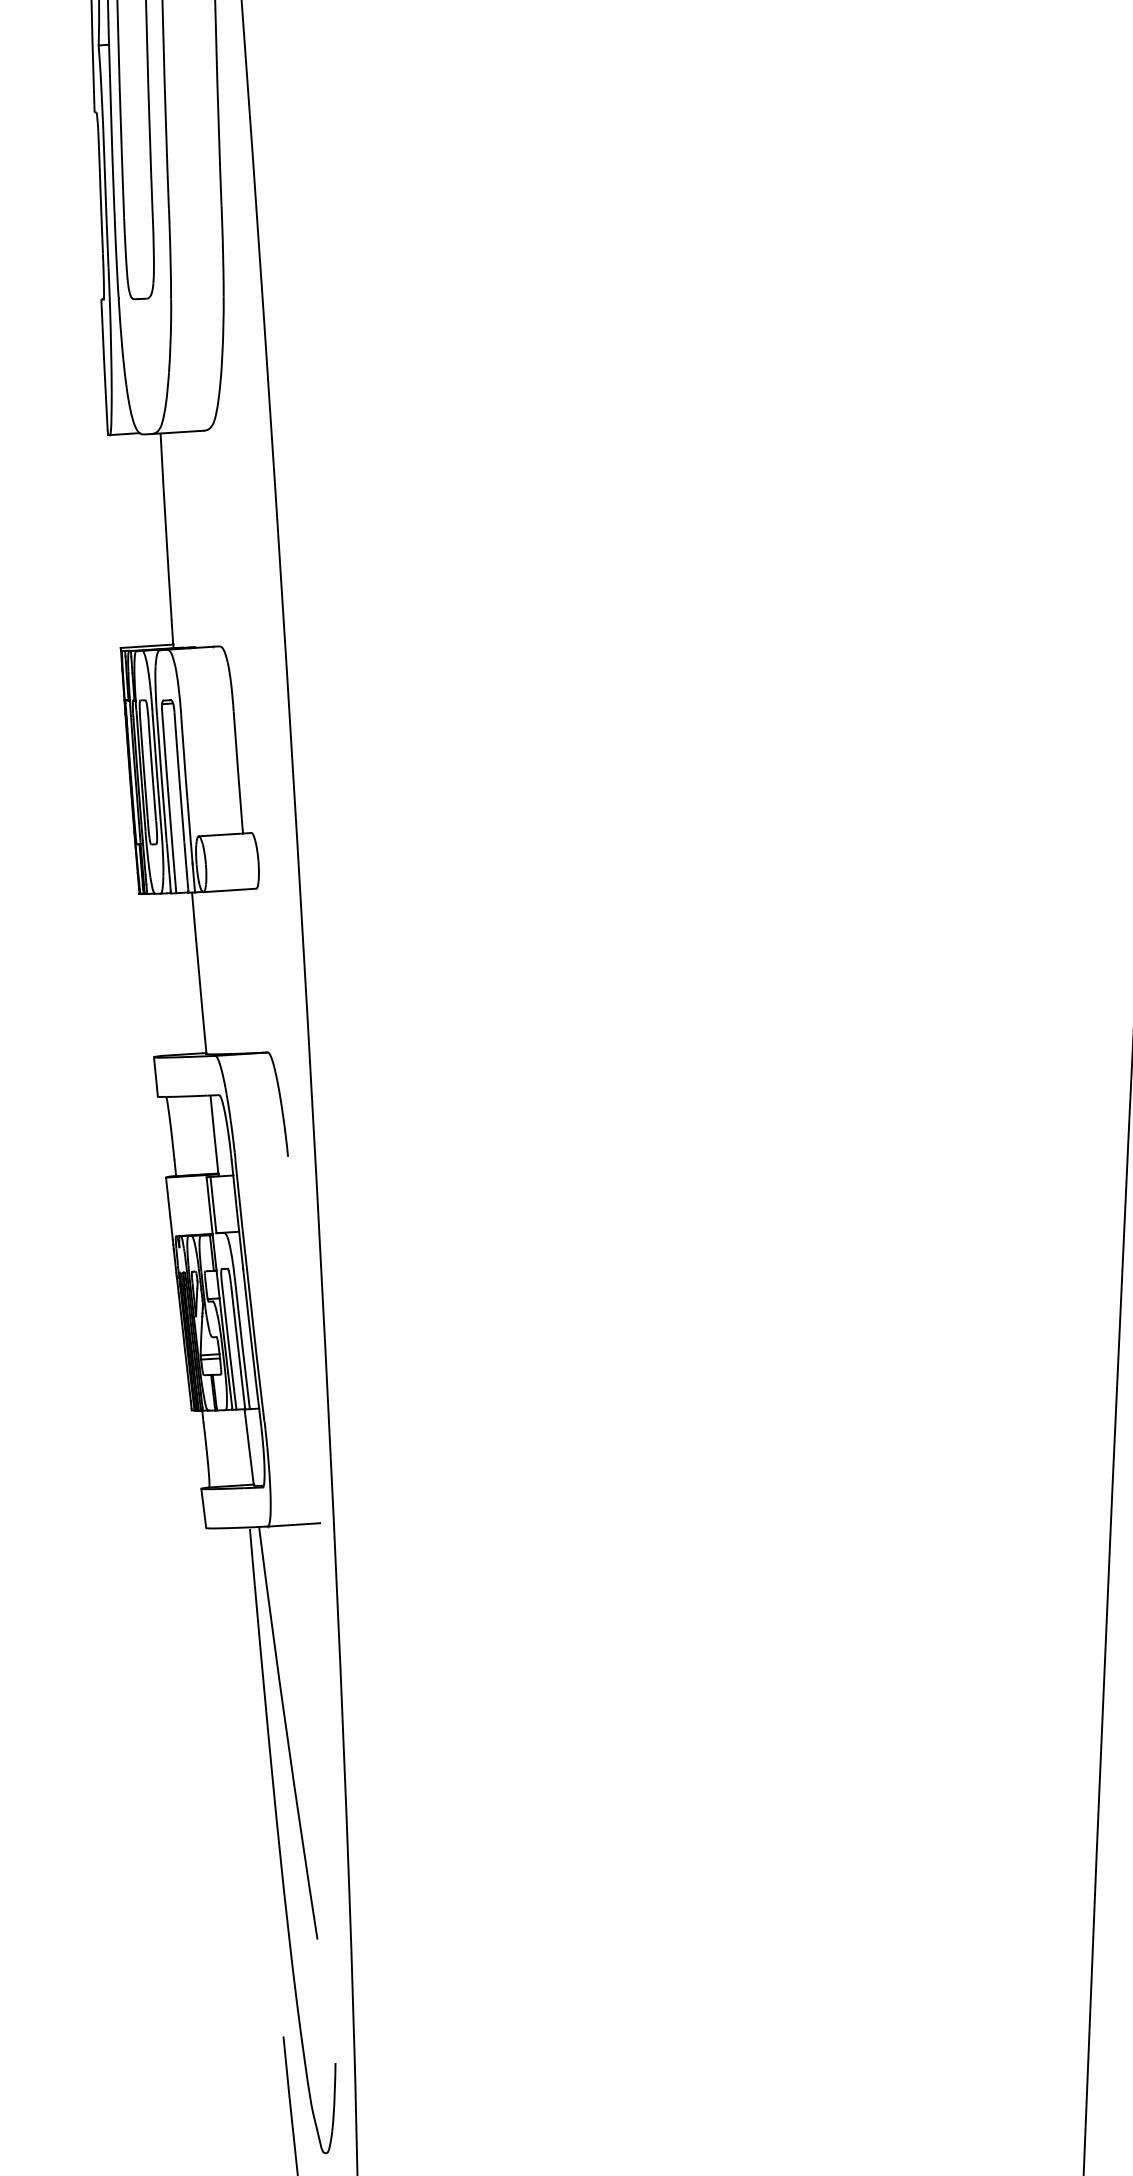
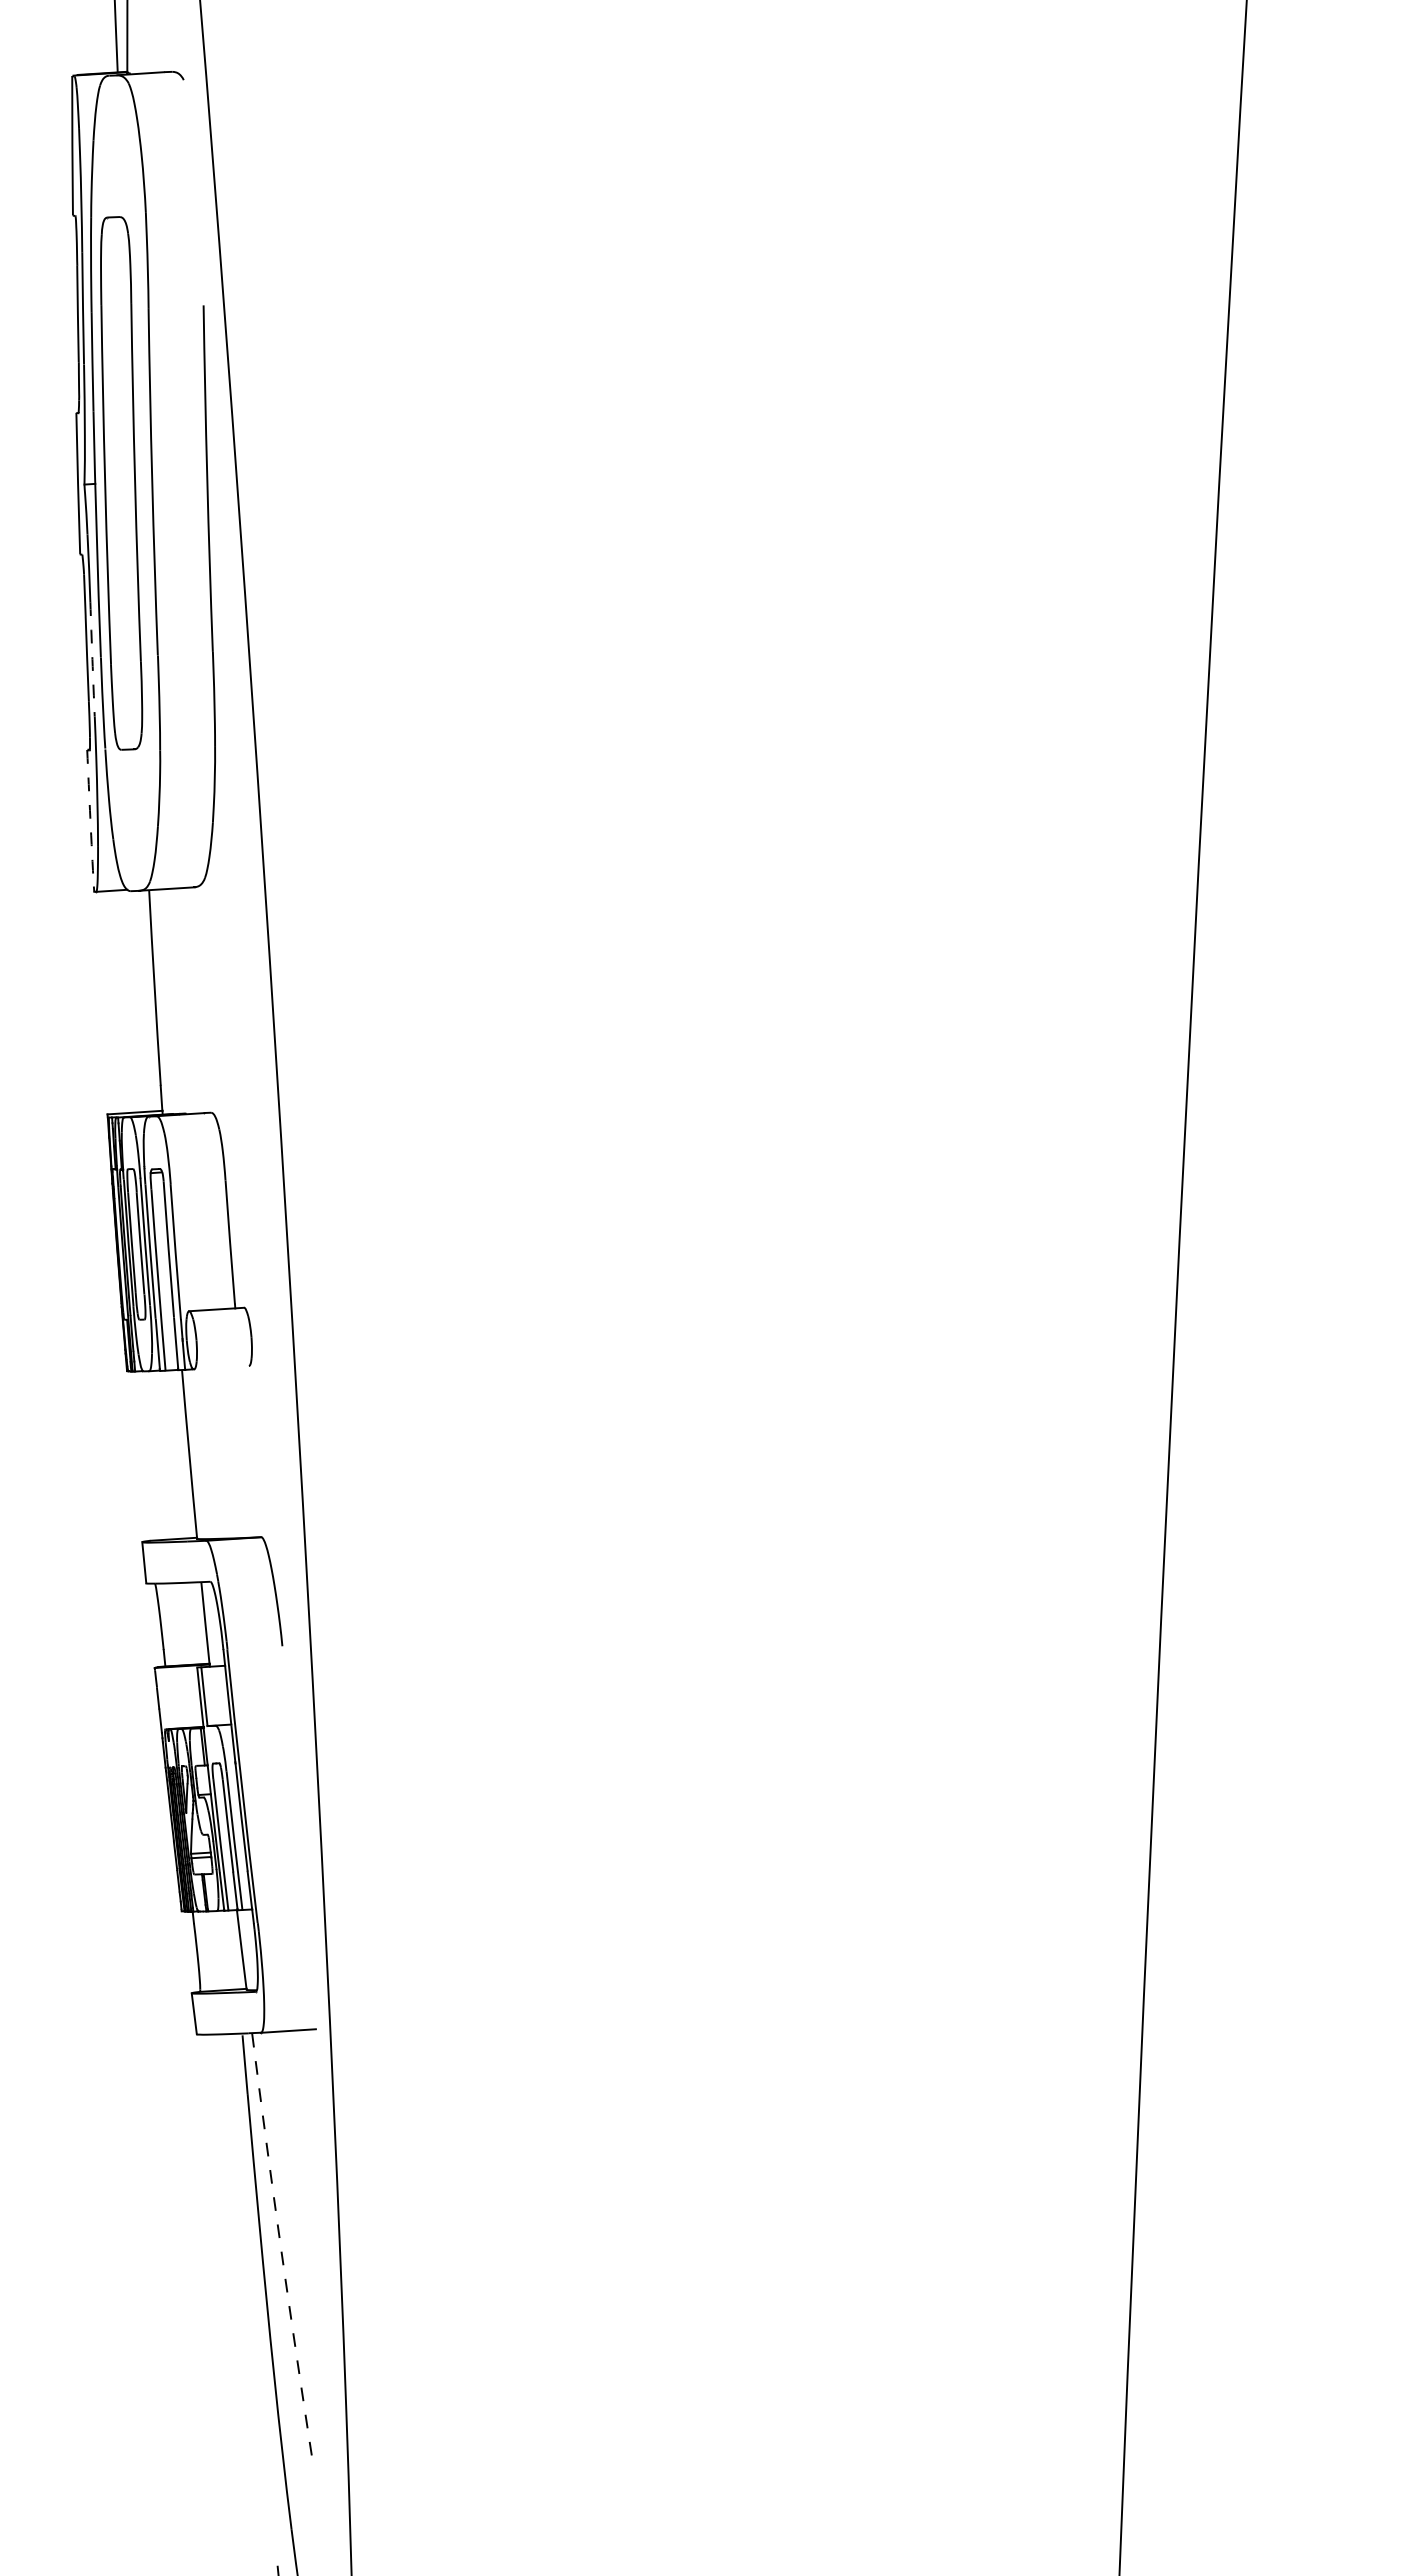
arc: (106, 212) -> (92, 659), solid -> dashed
arc: (104, 364) -> (90, 818), solid -> dashed
line: (228, 890) -> (220, 1367), removed
arc: (287, 1733) -> (281, 2249), solid -> dashed

